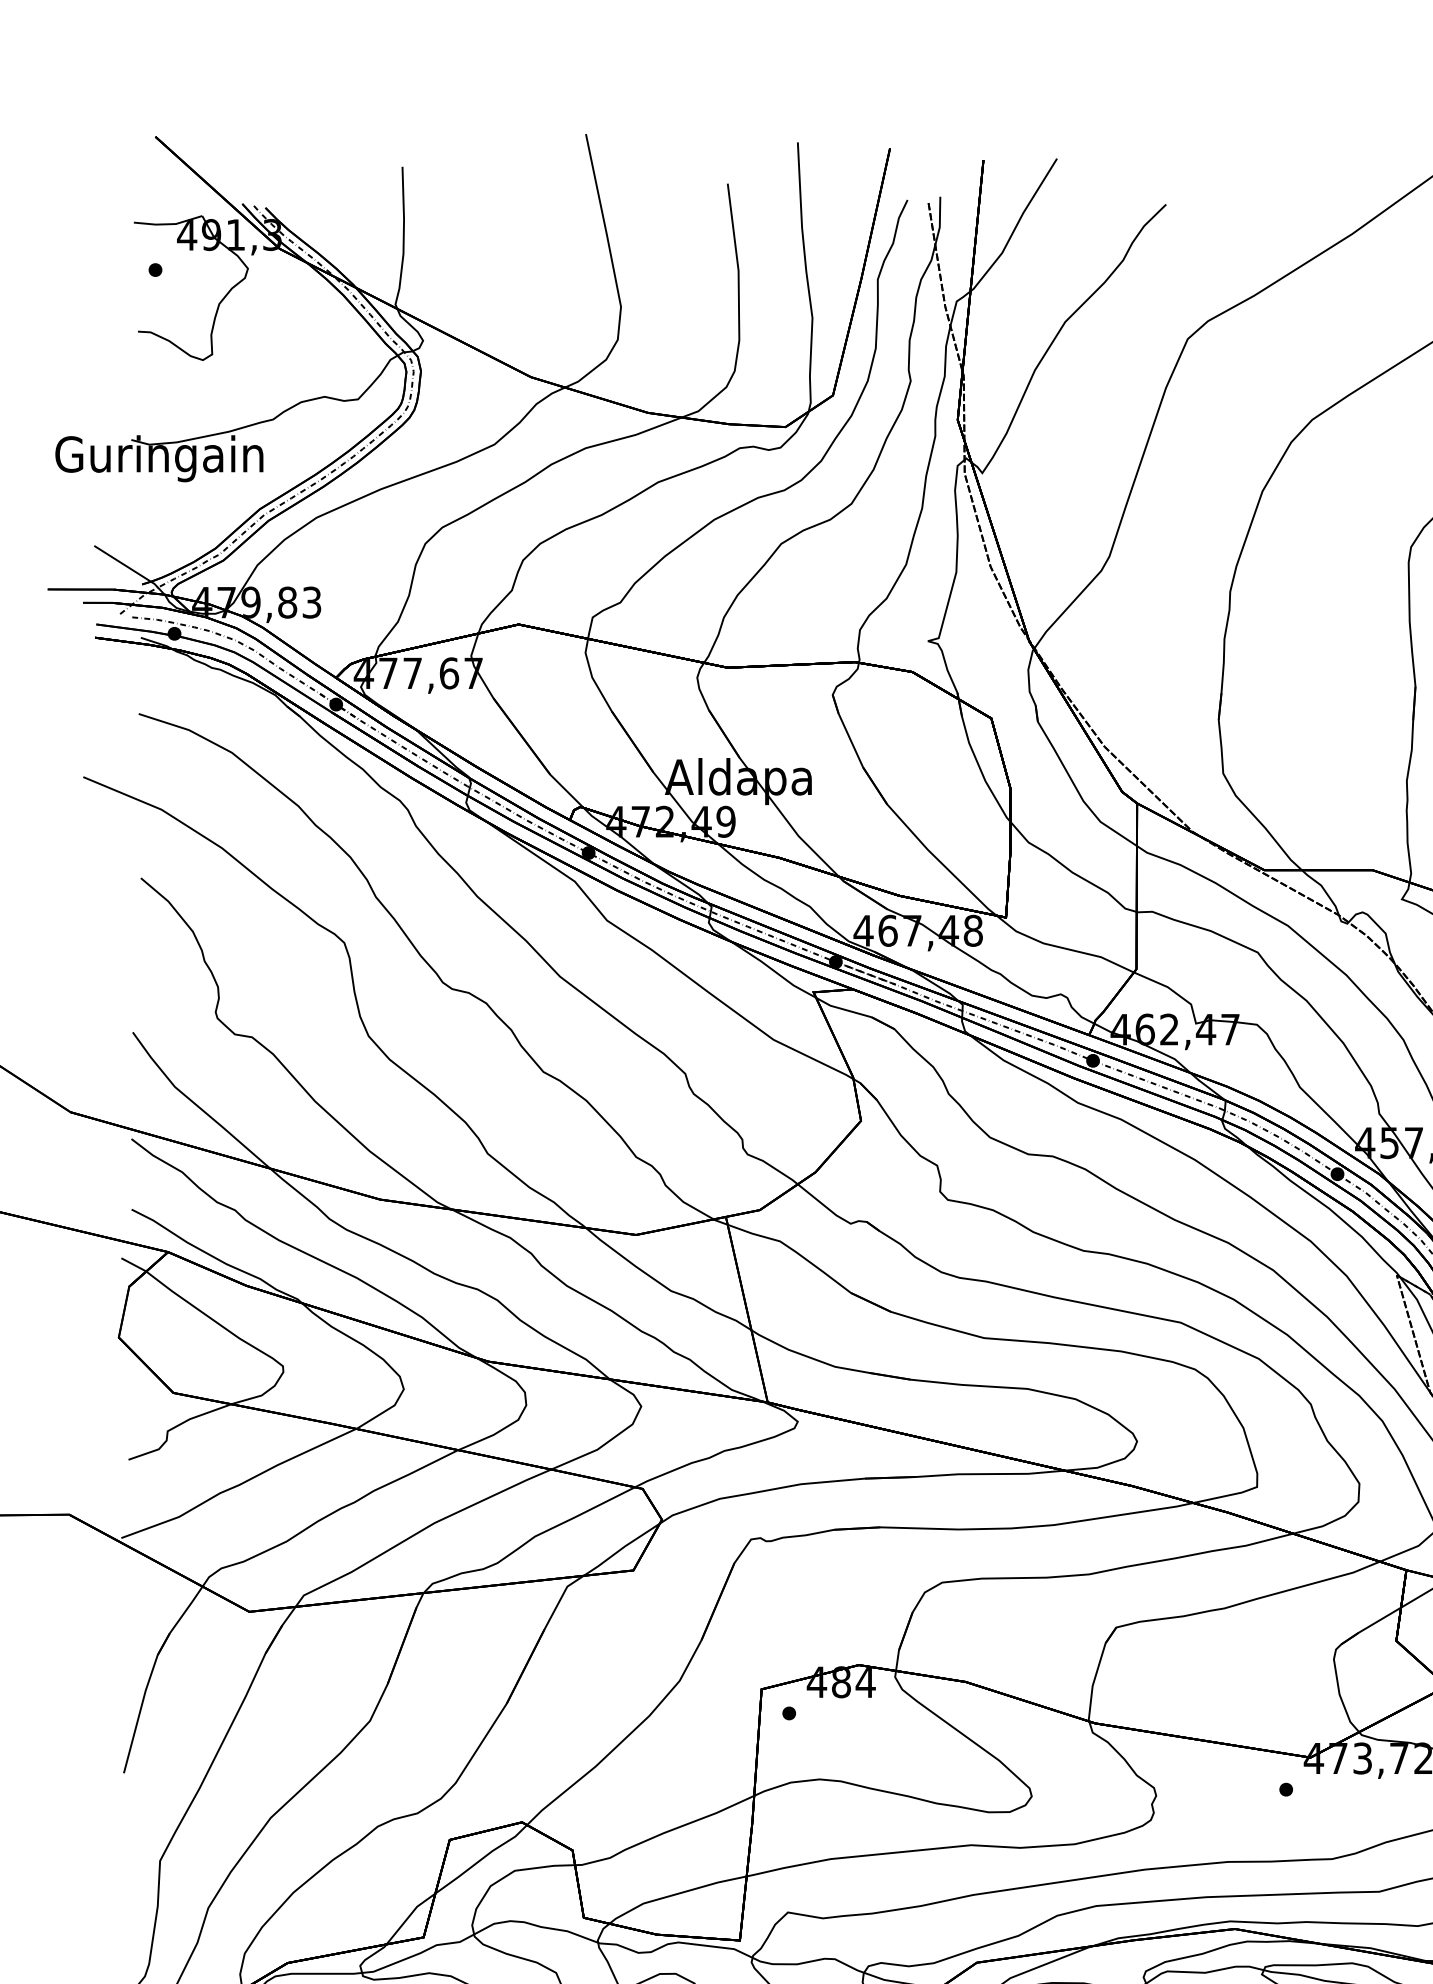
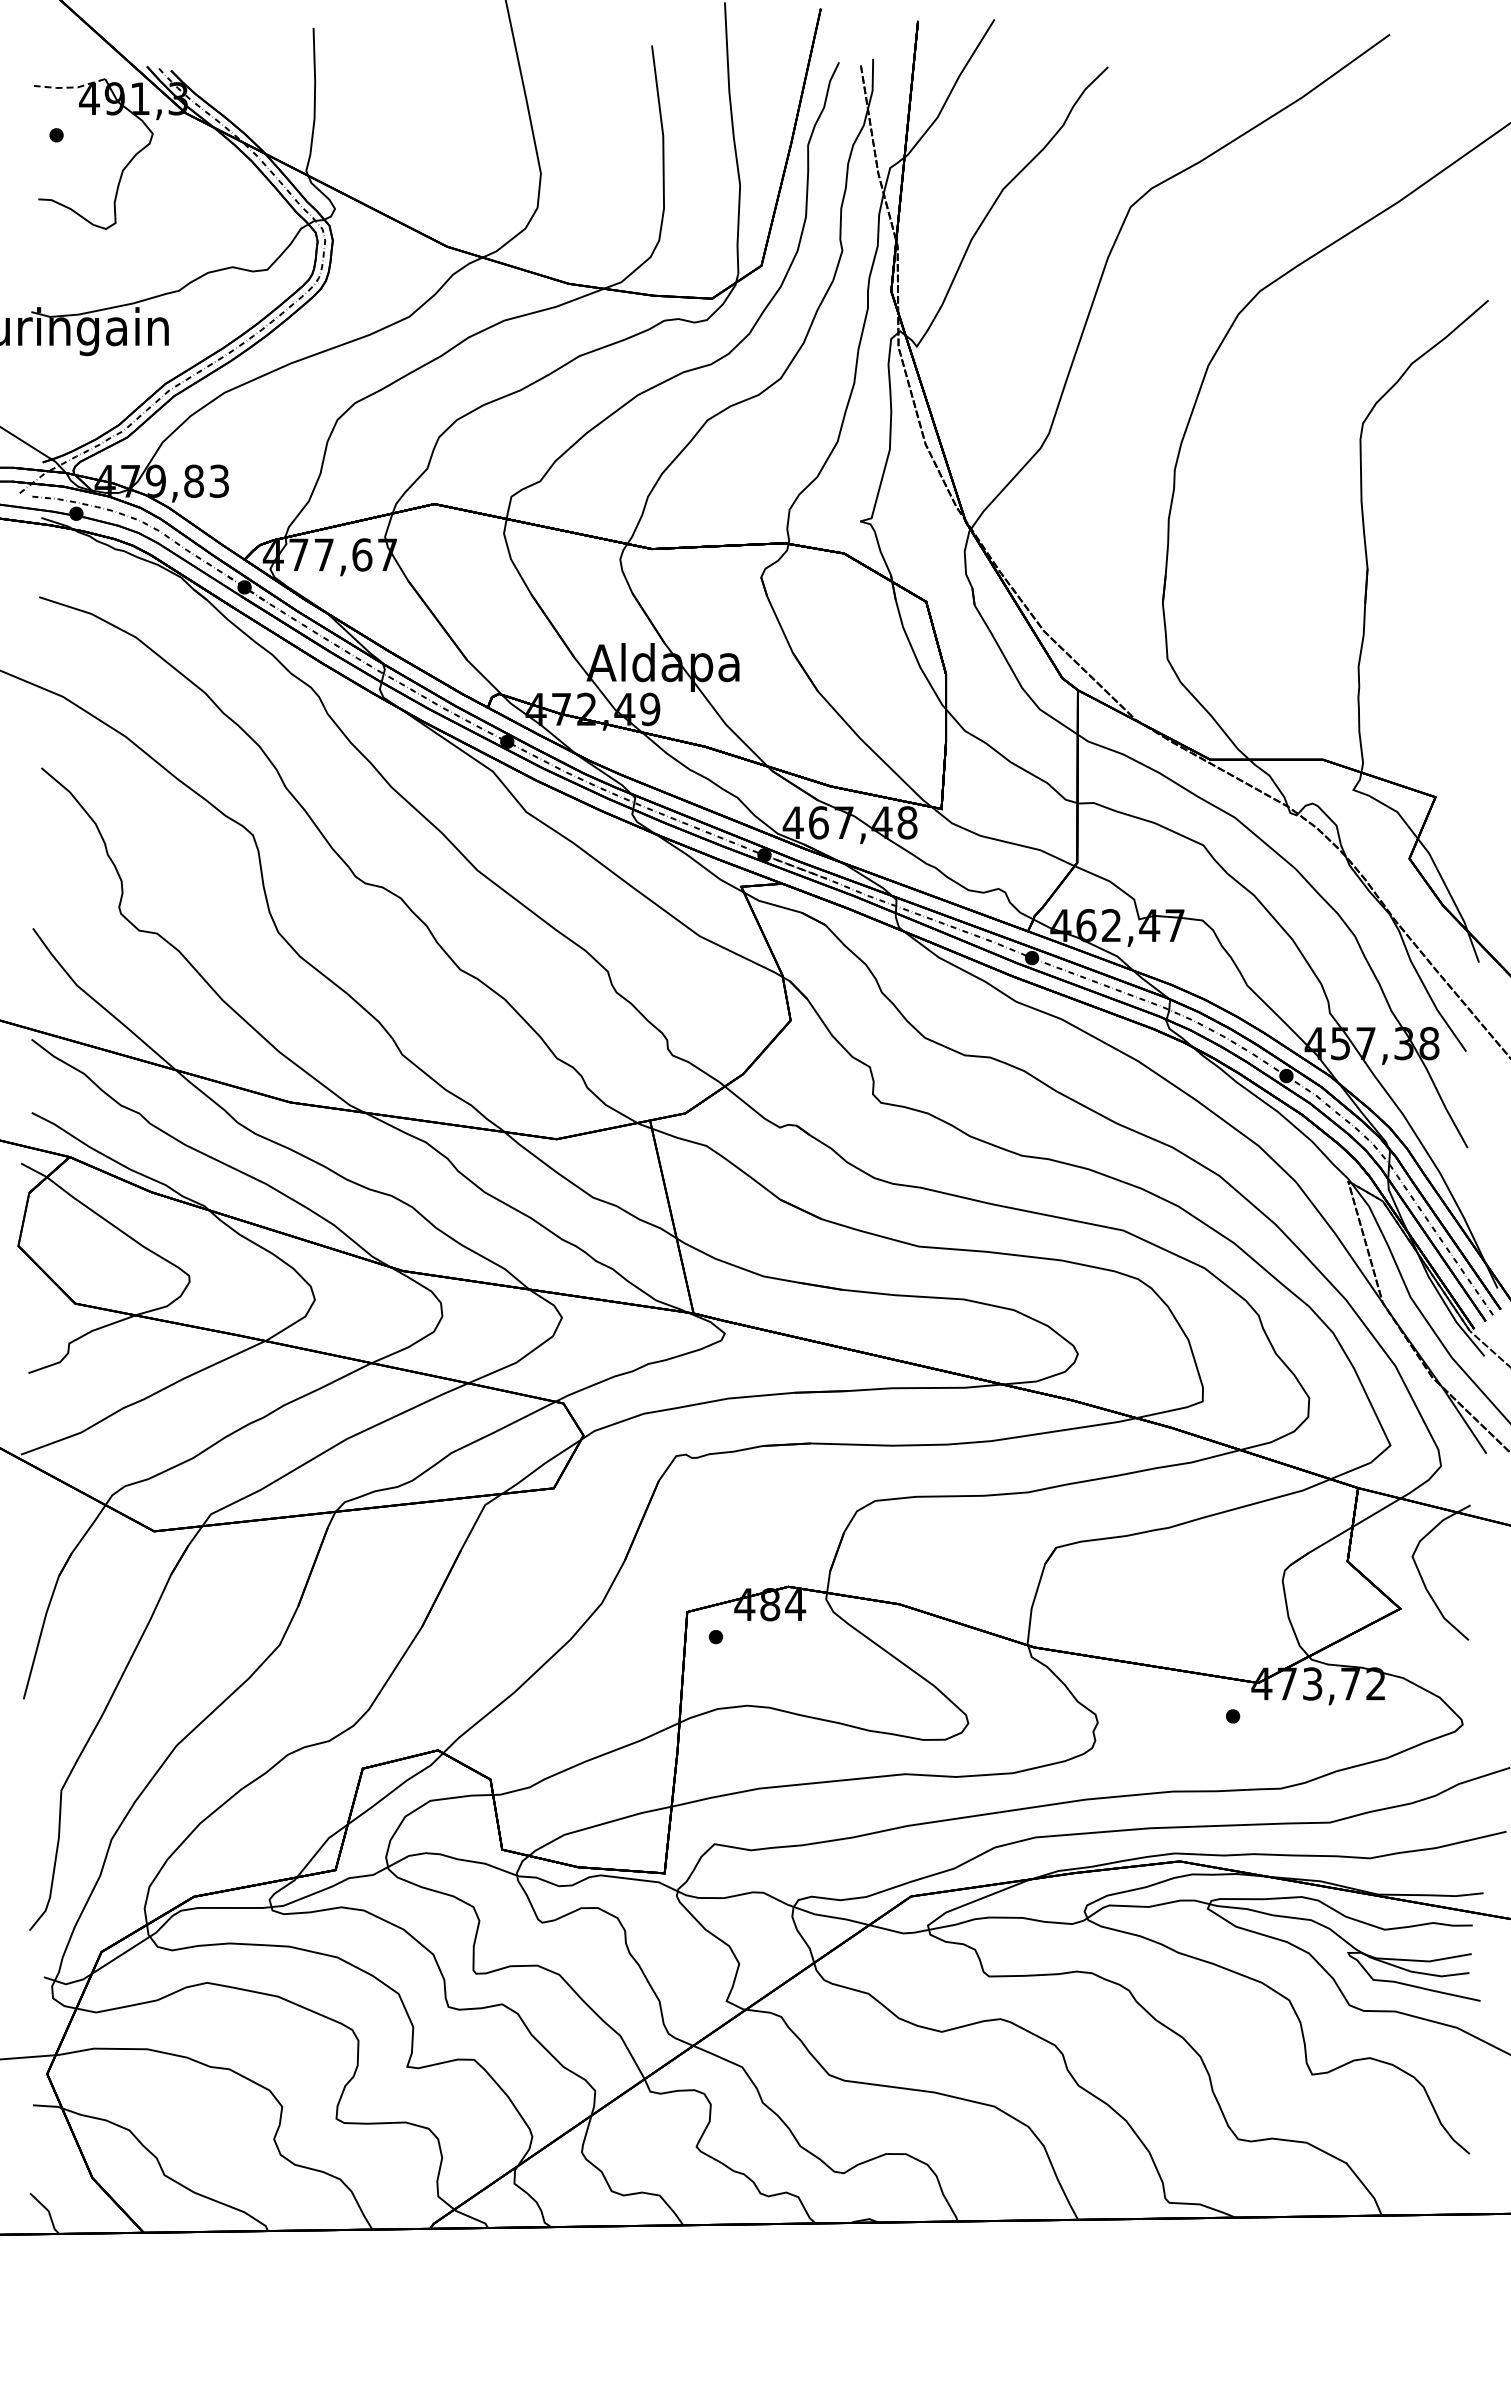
line: (168, 224) -> (70, 87), solid -> dashed

